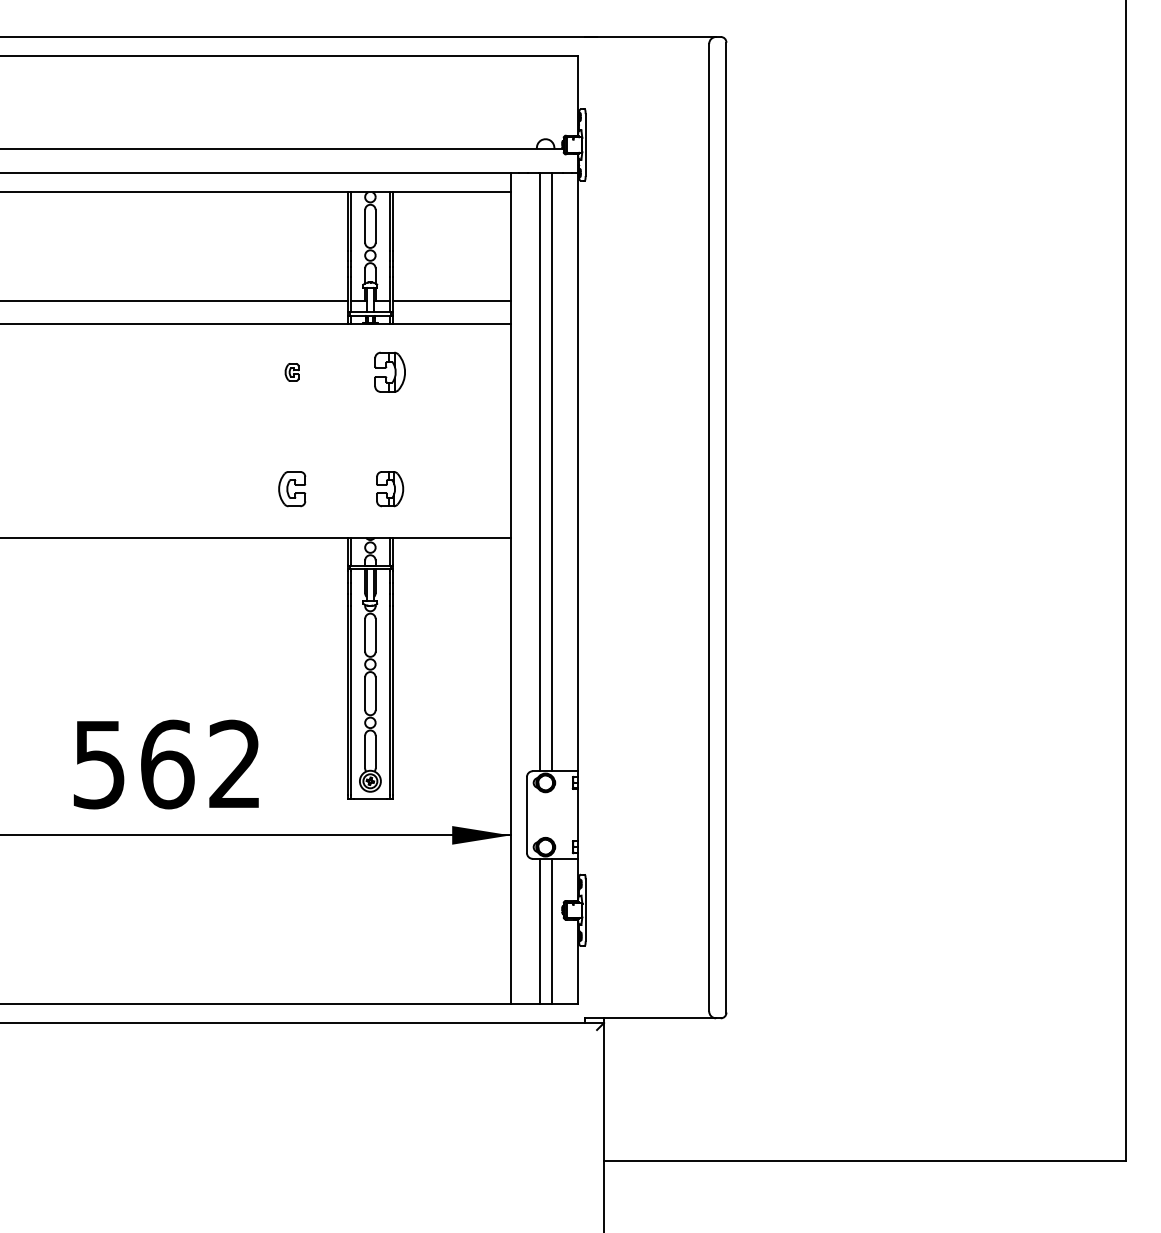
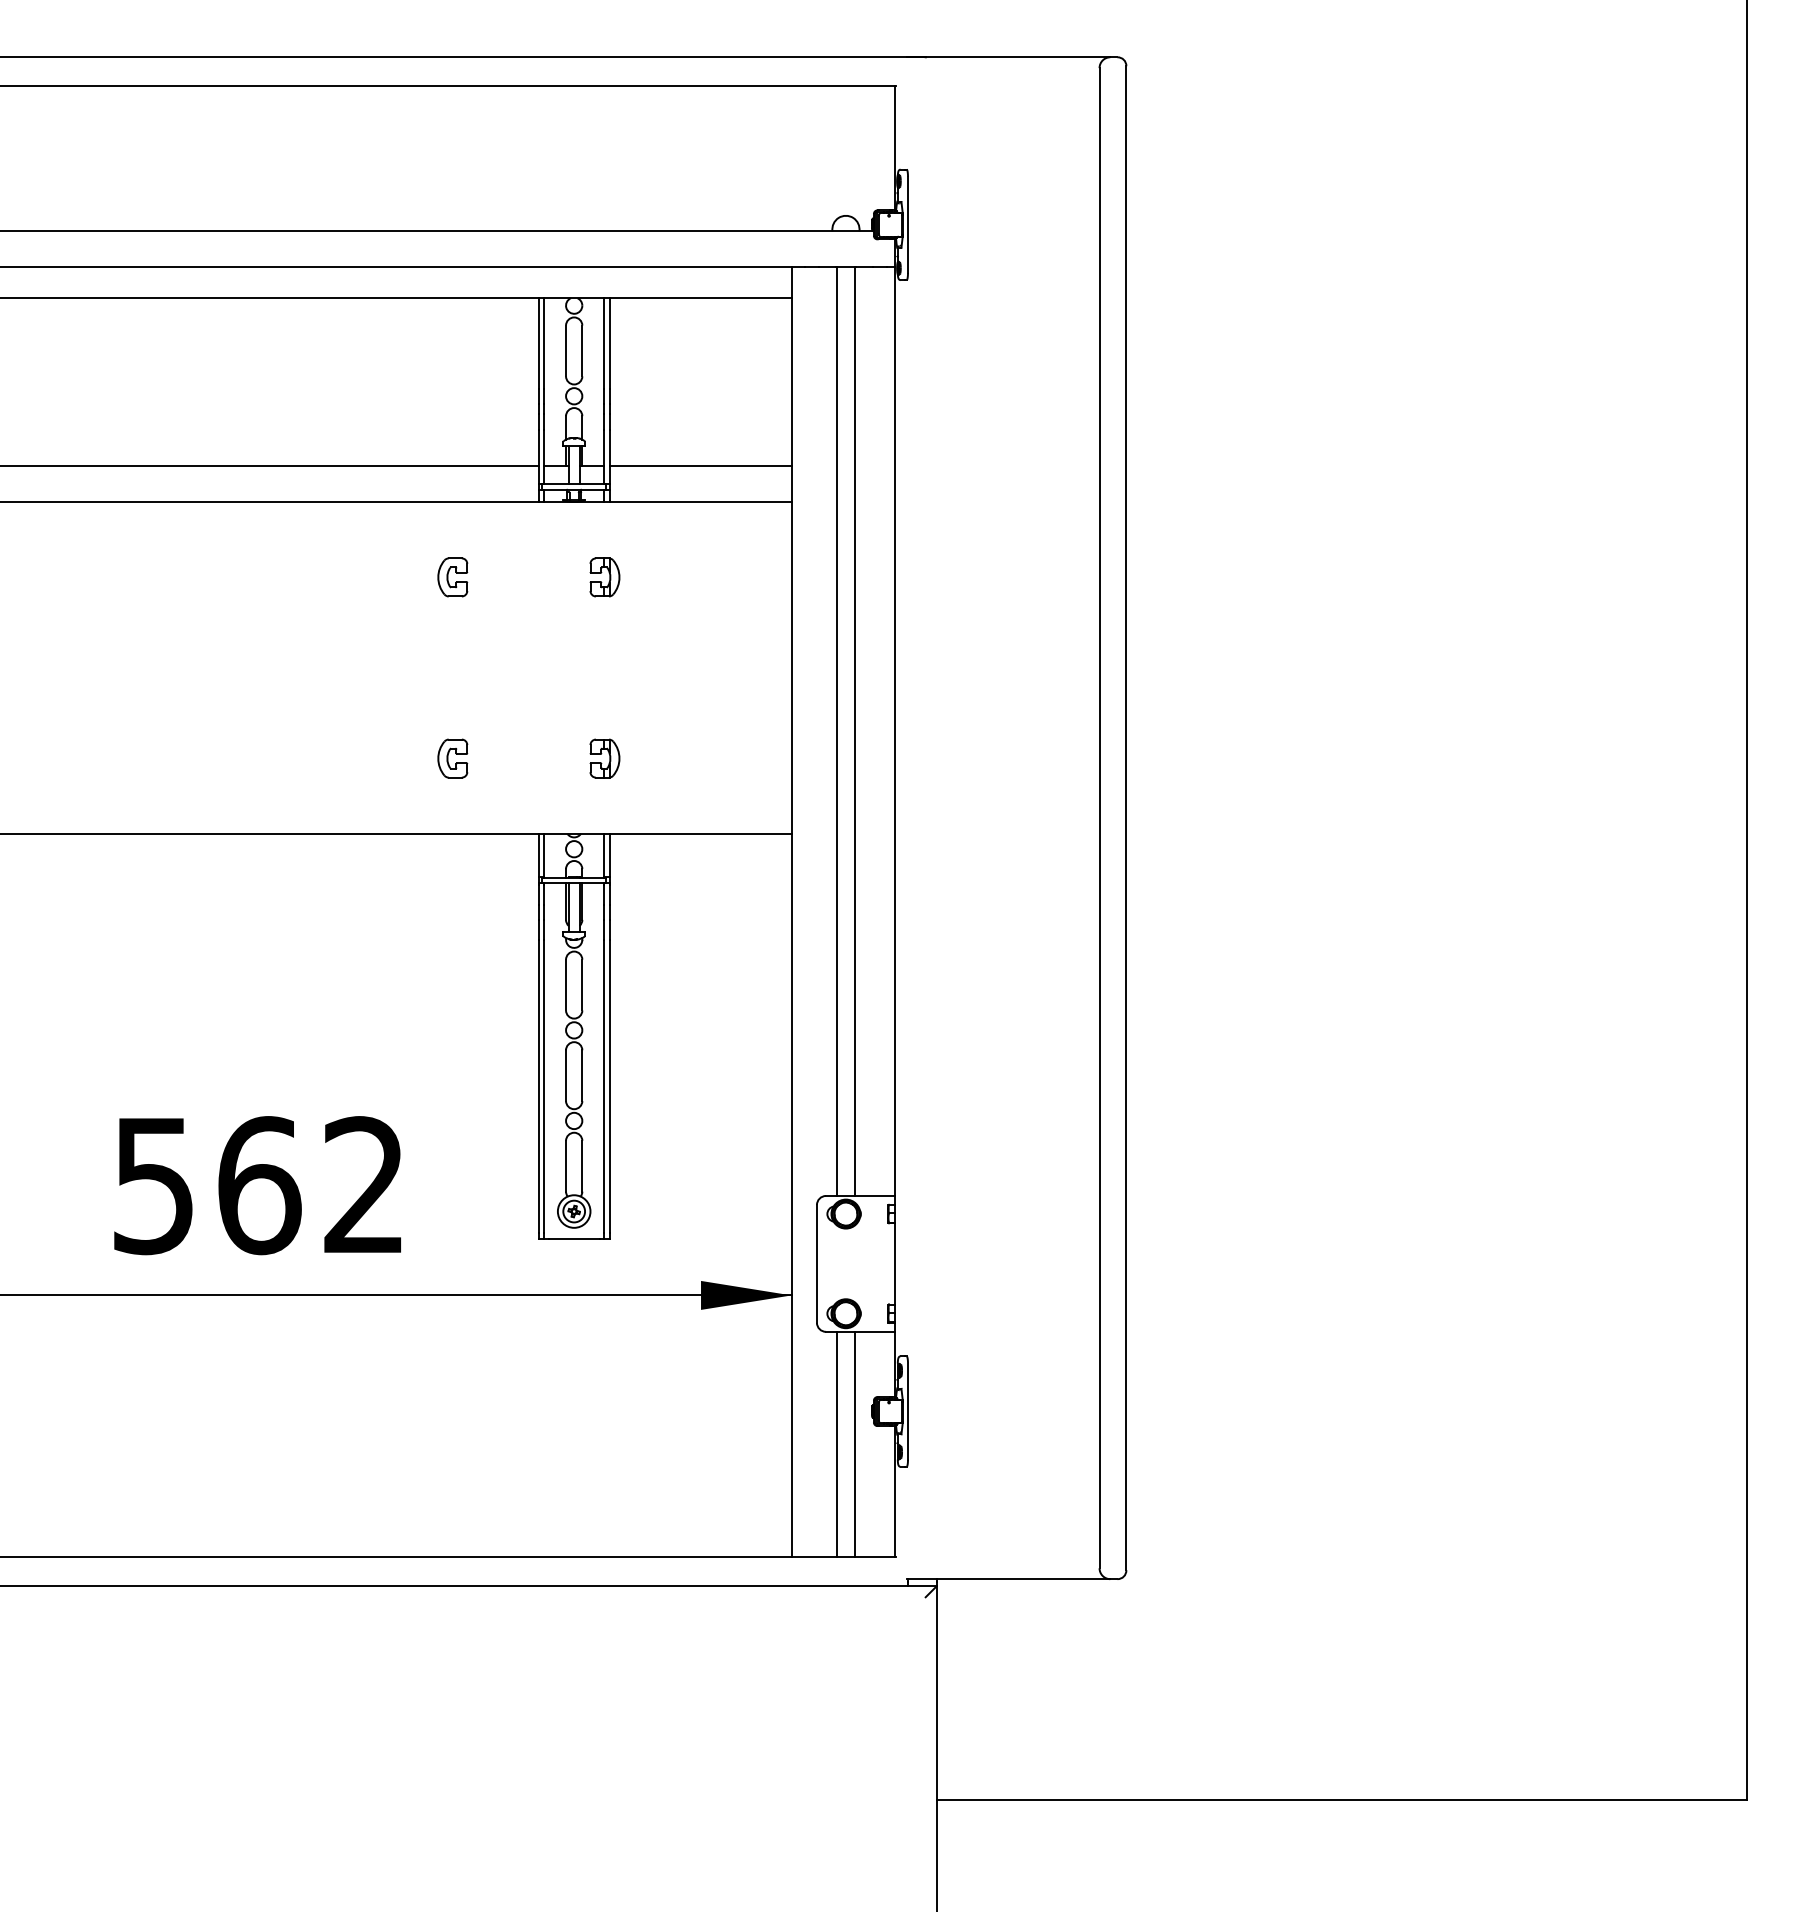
part: (291, 372) -> (451, 577), size x1.43
part: (390, 372) -> (605, 577), size x0.62
part: (291, 489) -> (451, 759), size x0.71
part: (390, 489) -> (605, 759), size x0.71

